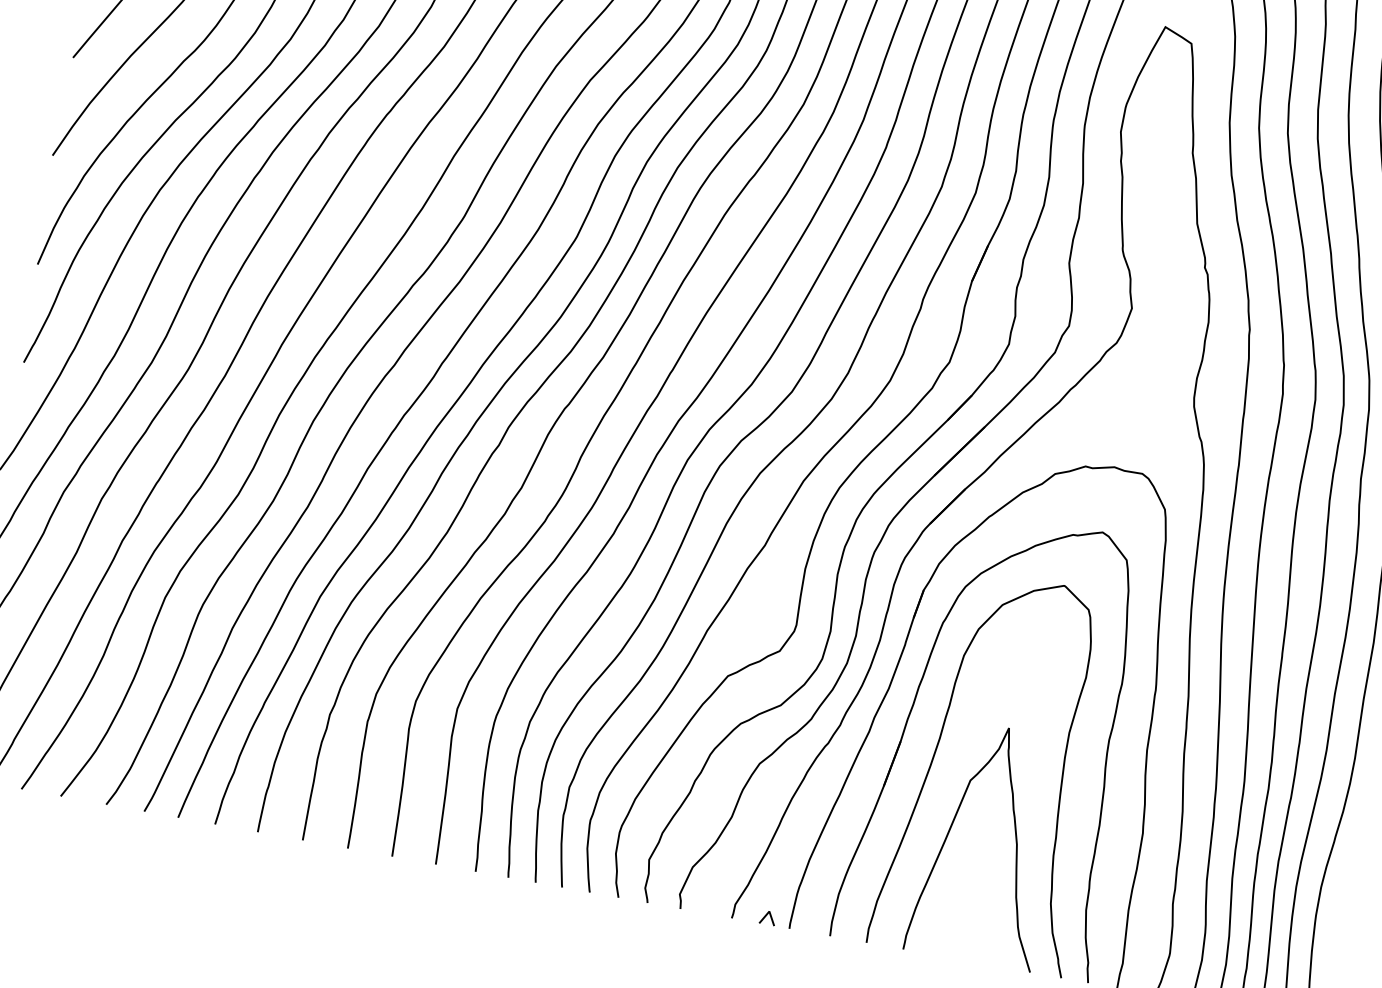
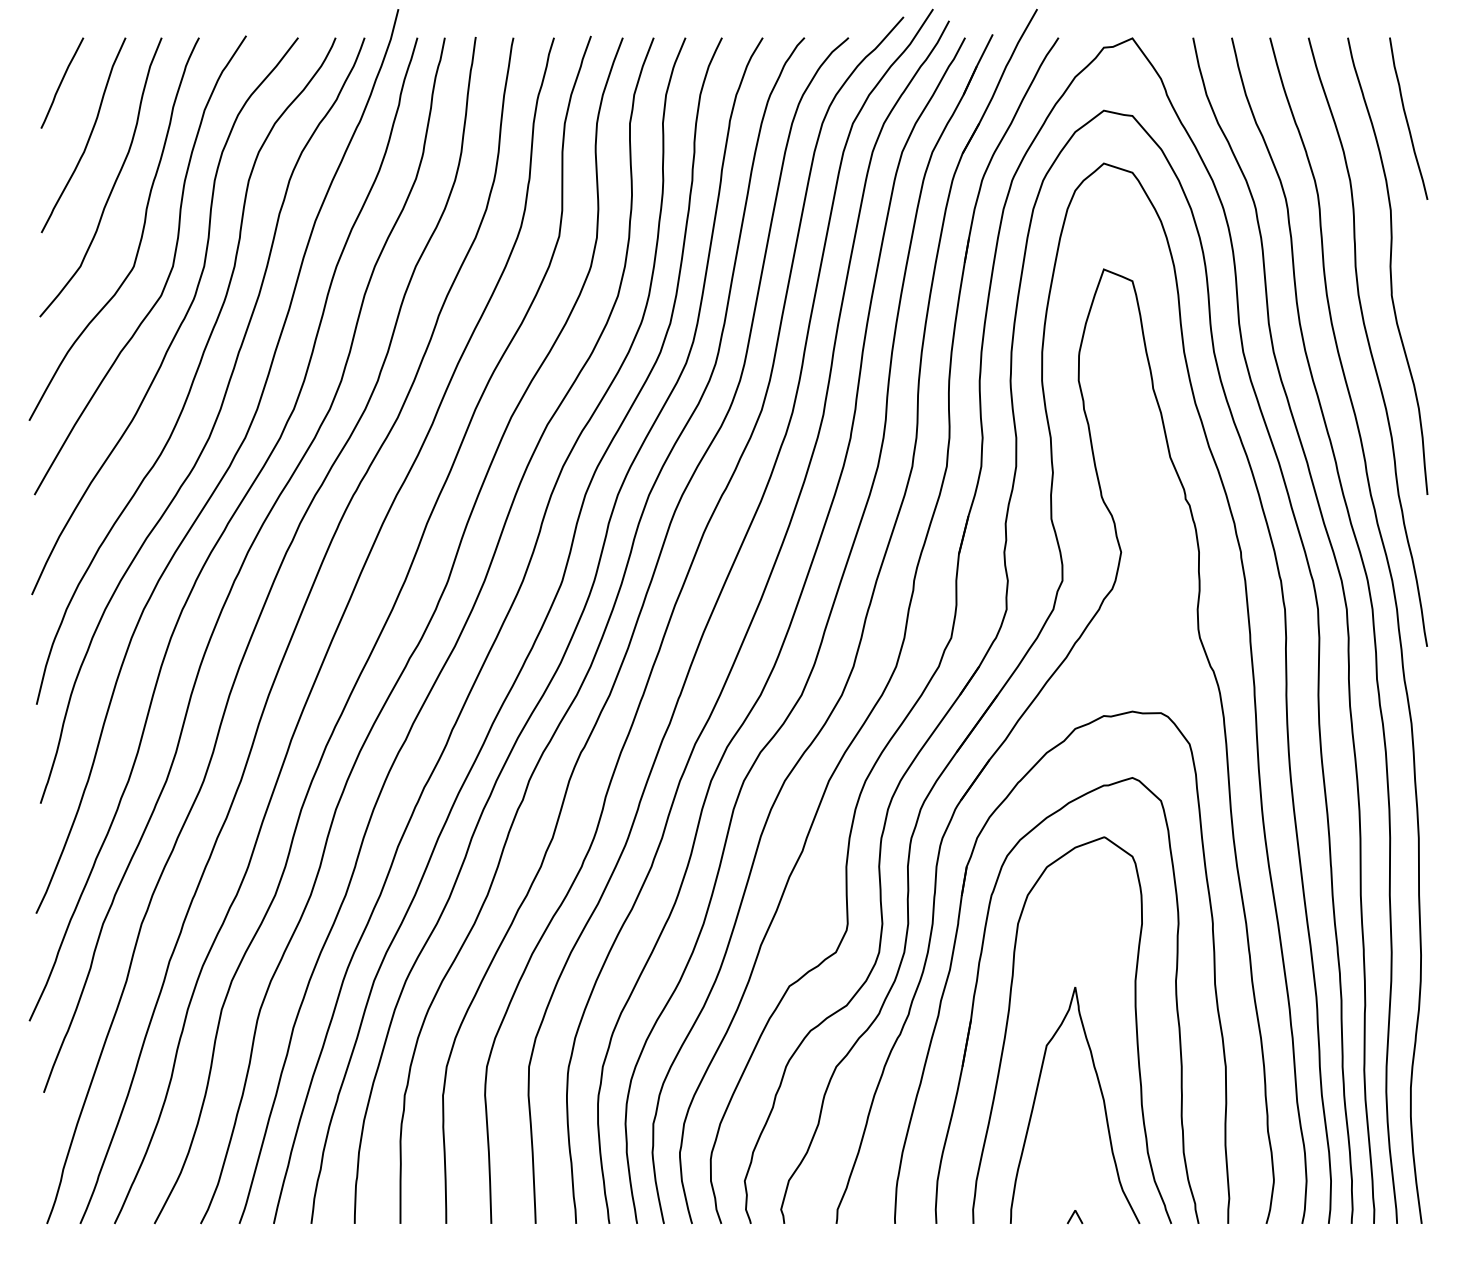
line: (765, 917) -> (1072, 1217), moved

